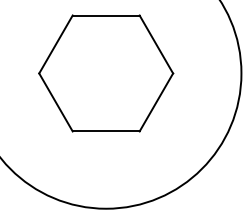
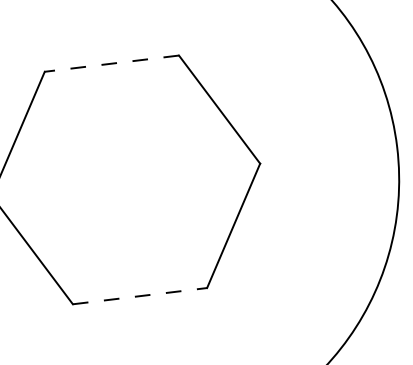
line: (105, 15) -> (110, 63), solid -> dashed
line: (106, 131) -> (140, 296), solid -> dashed

